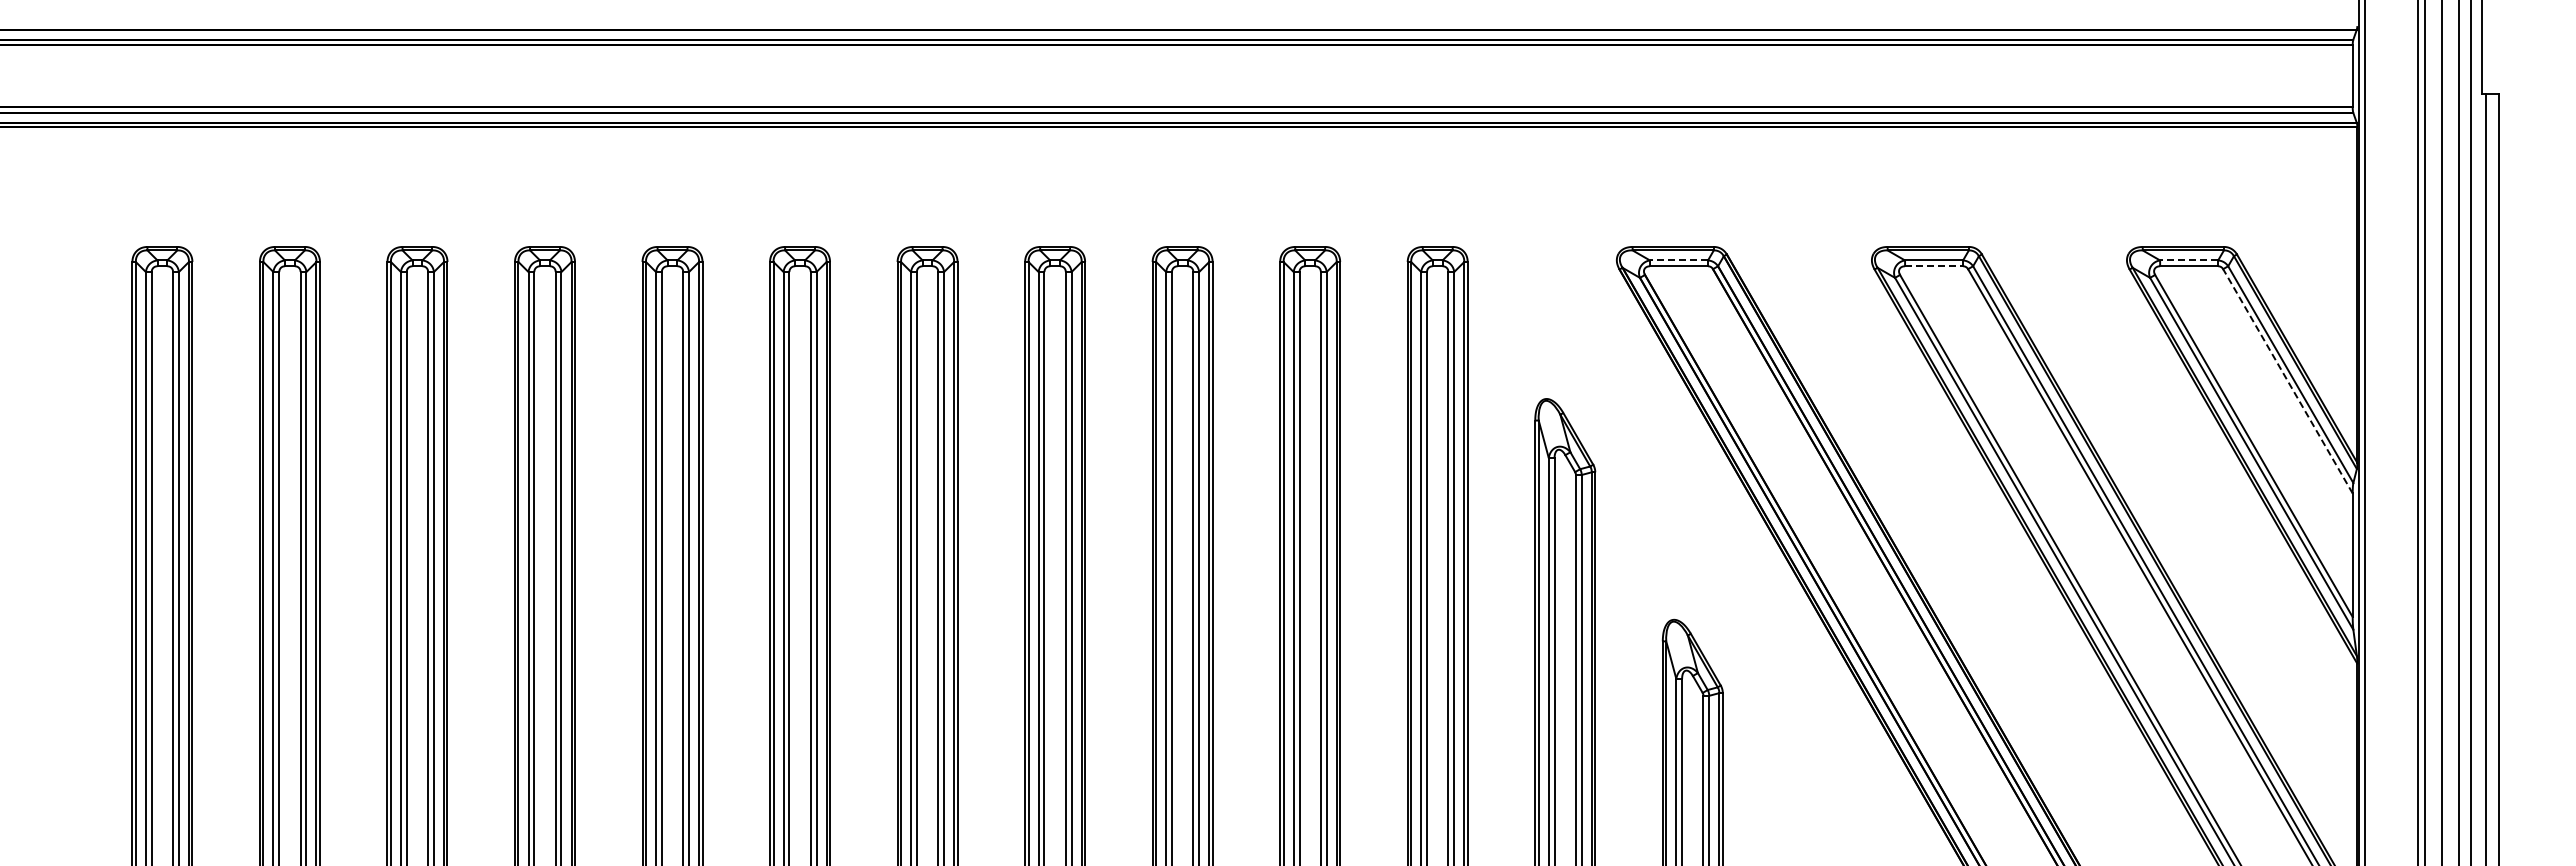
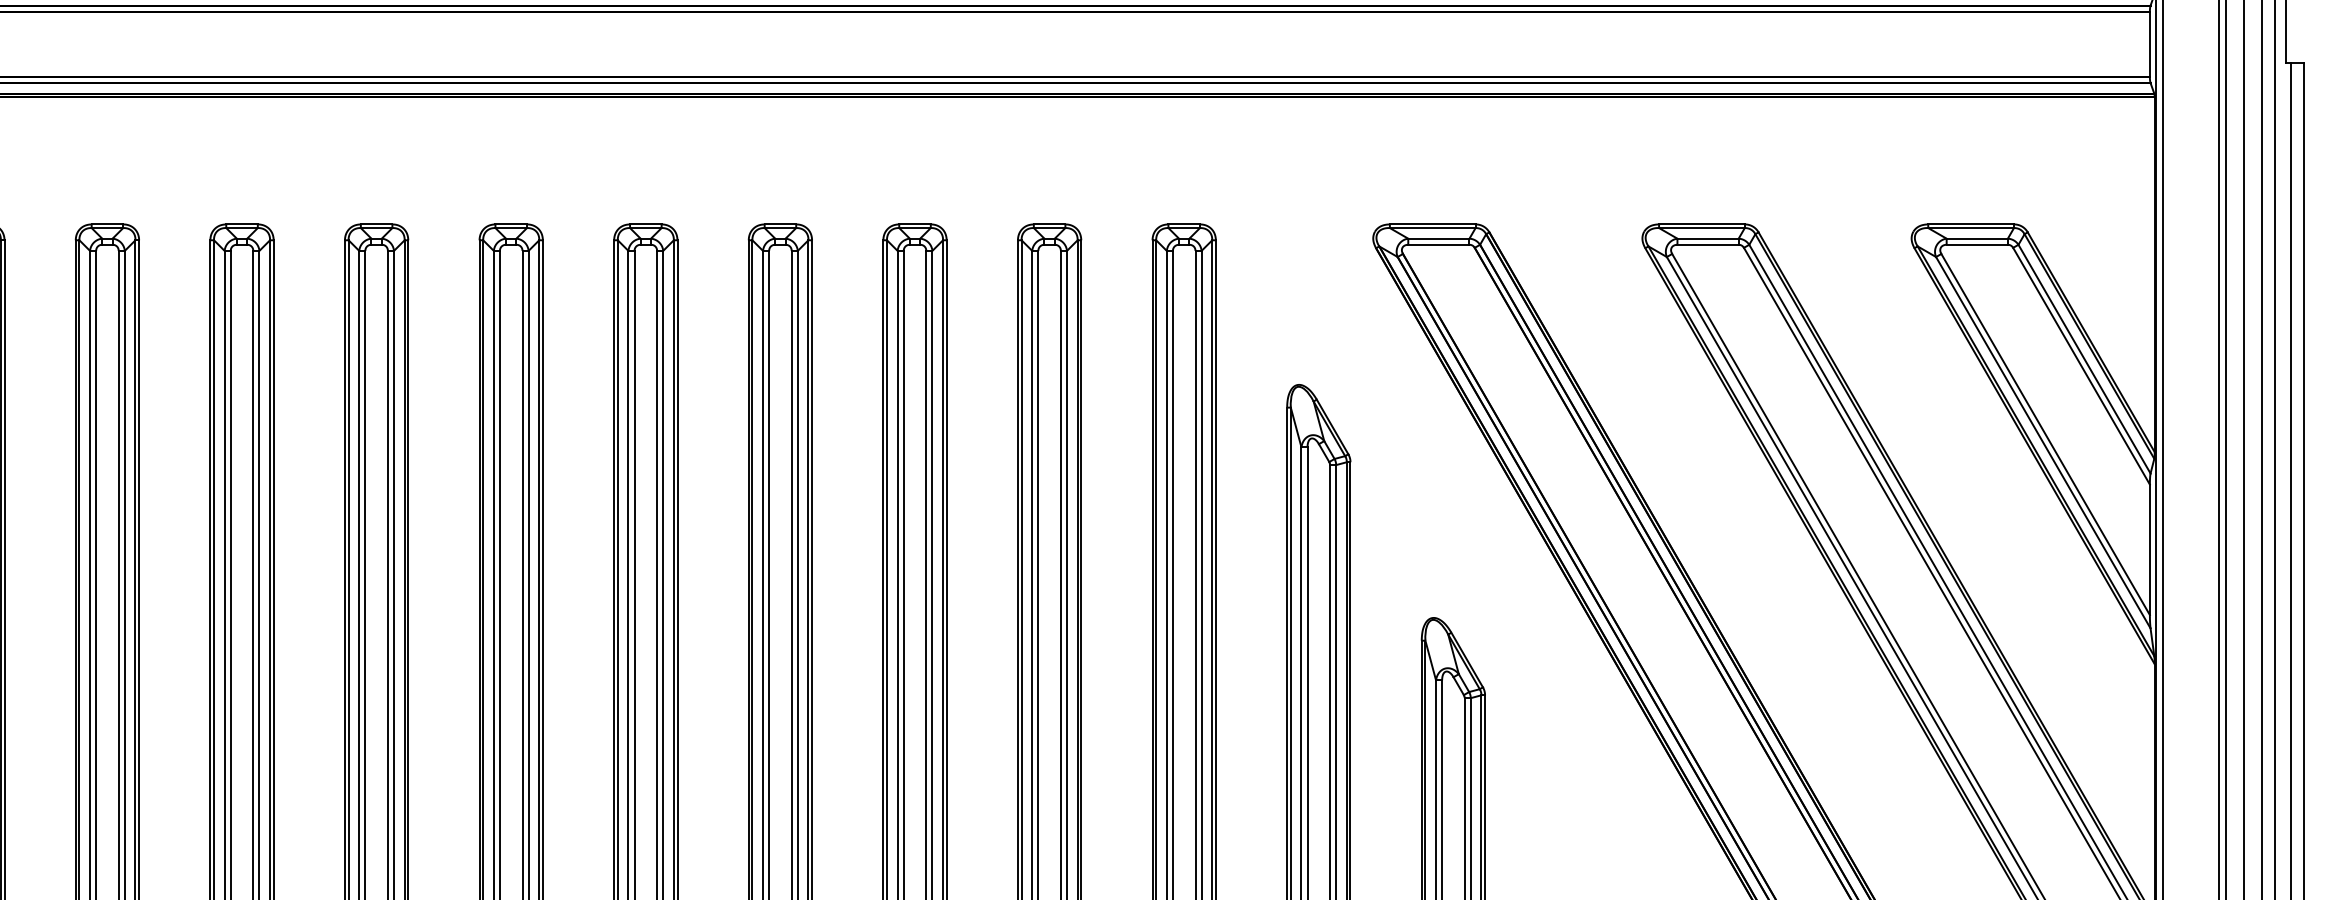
line: (1678, 260) -> (1438, 238), dashed -> solid
line: (2188, 260) -> (1976, 238), dashed -> solid
line: (1934, 266) -> (1708, 245), dashed -> solid
line: (2287, 381) -> (2081, 366), dashed -> solid

